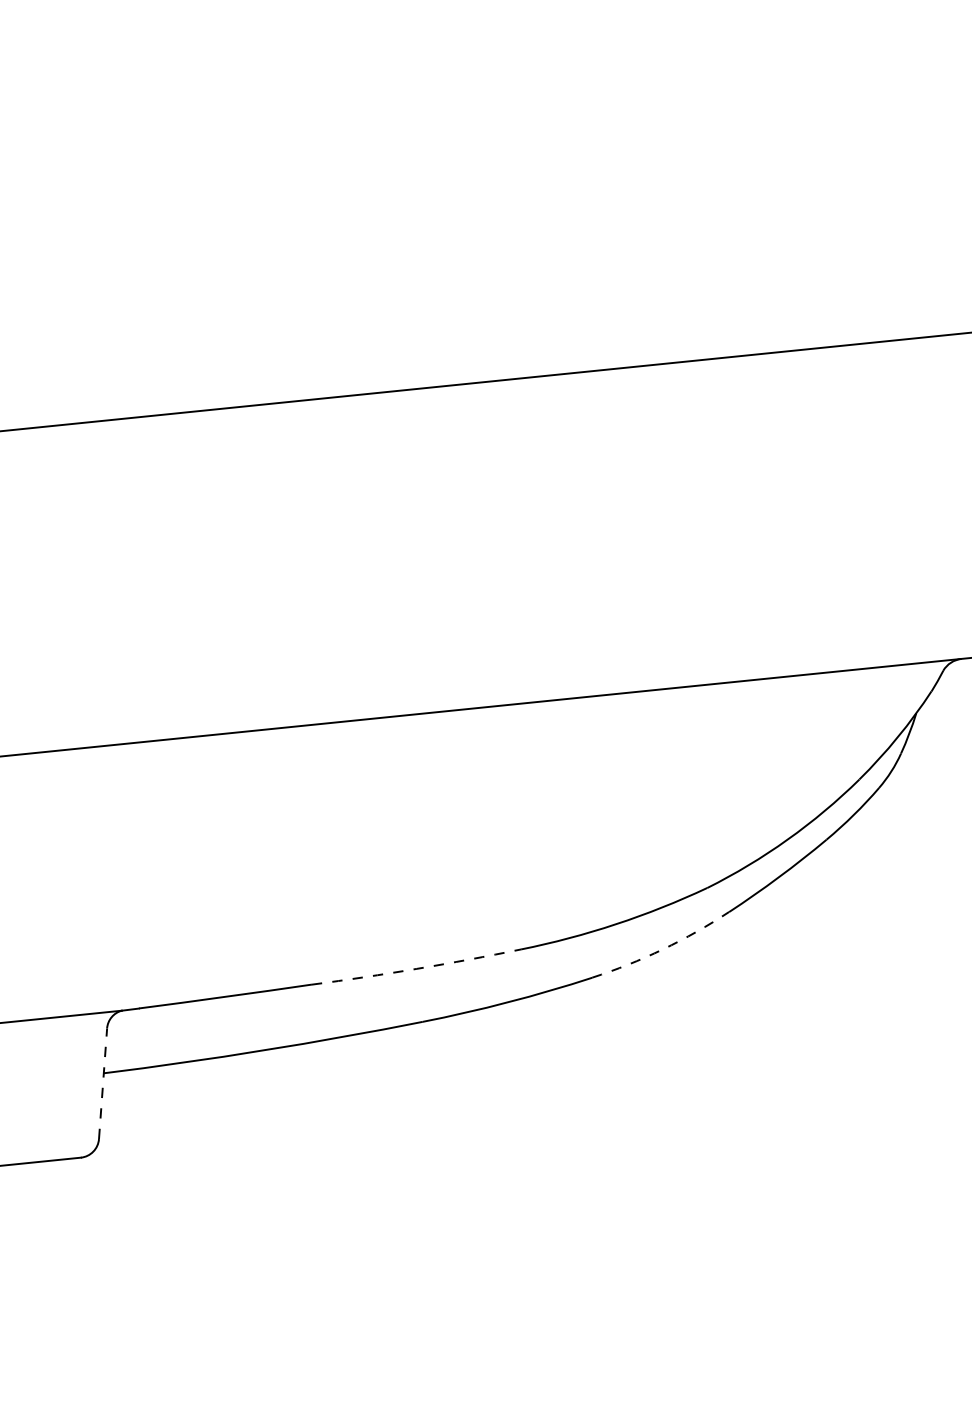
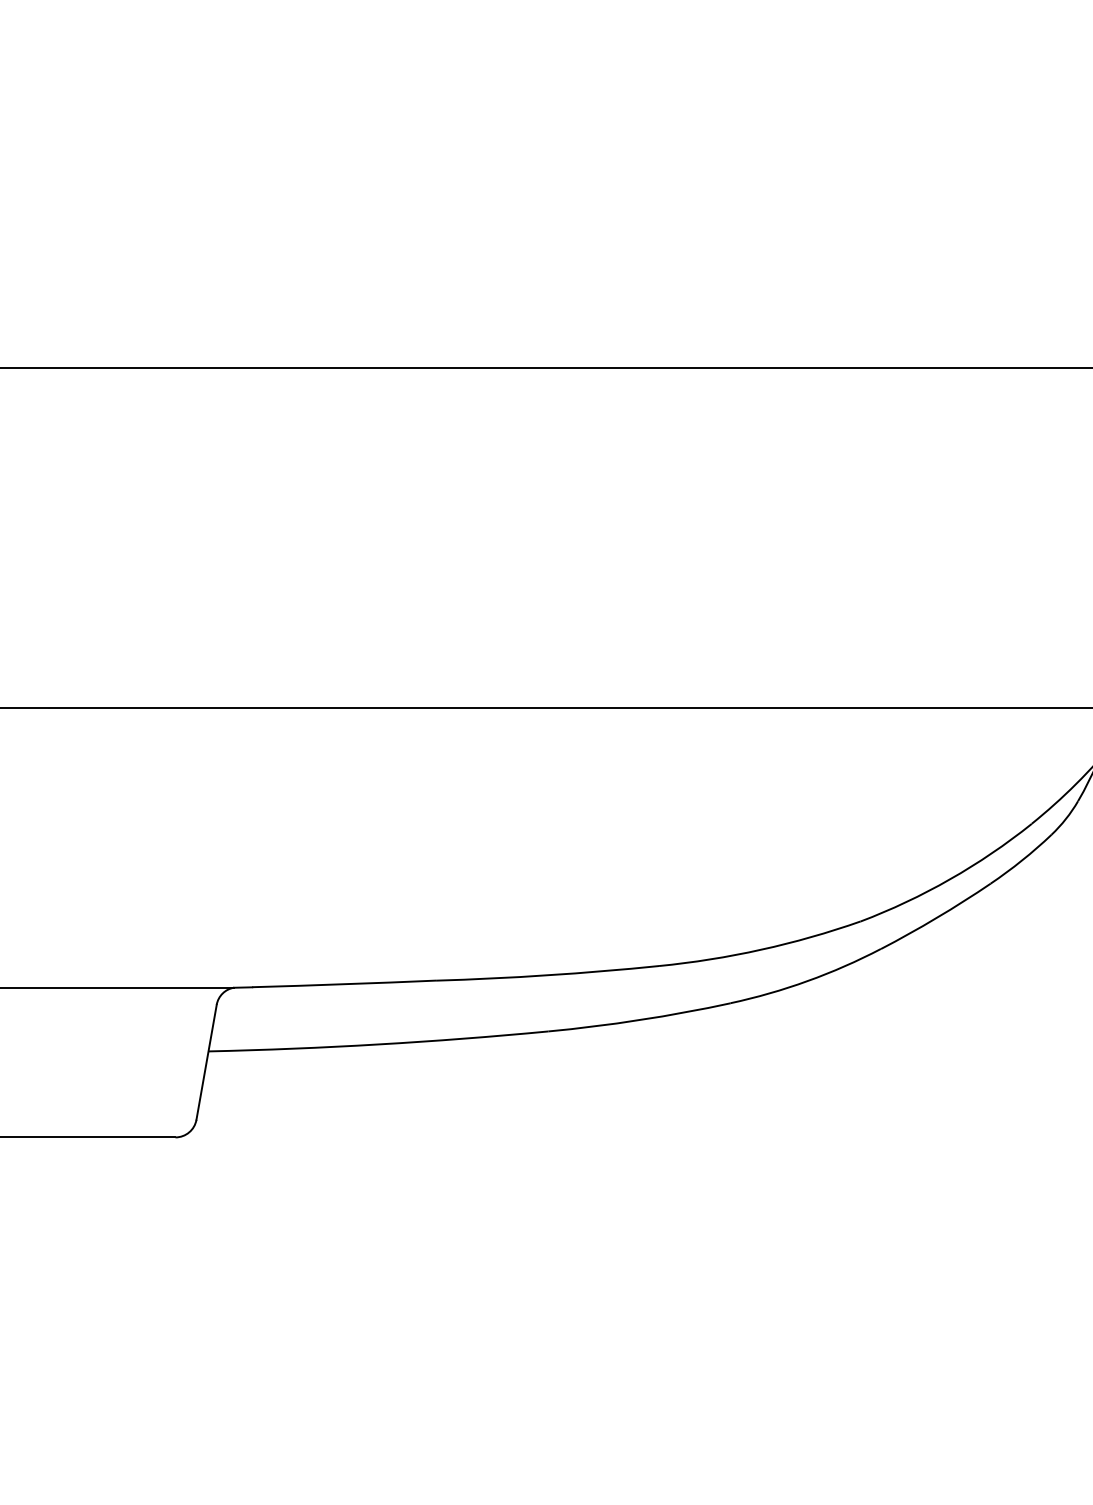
arc: (662, 949) -> (807, 981), dashed -> solid
arc: (416, 969) -> (547, 975), dashed -> solid
line: (102, 1083) -> (206, 1061), dashed -> solid

